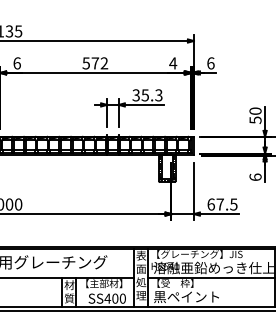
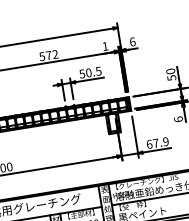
text: (173, 63) -> (105, 46), 4 -> 1
text: (147, 95) -> (90, 72), 35.3 -> 50.5
text: (233, 204) -> (165, 141), 67.5 -> 67.9

